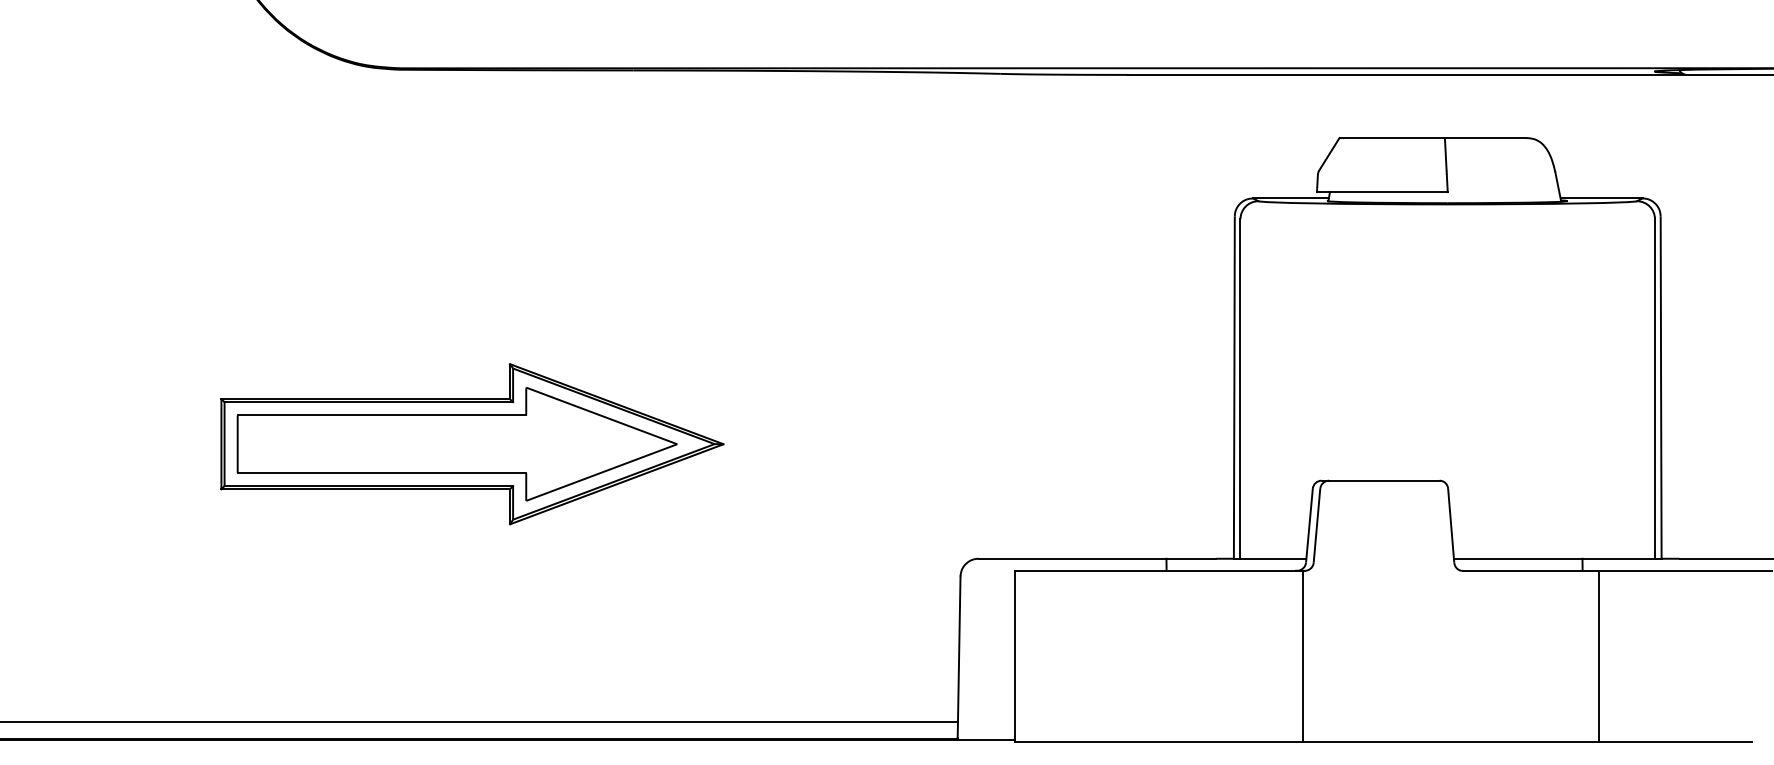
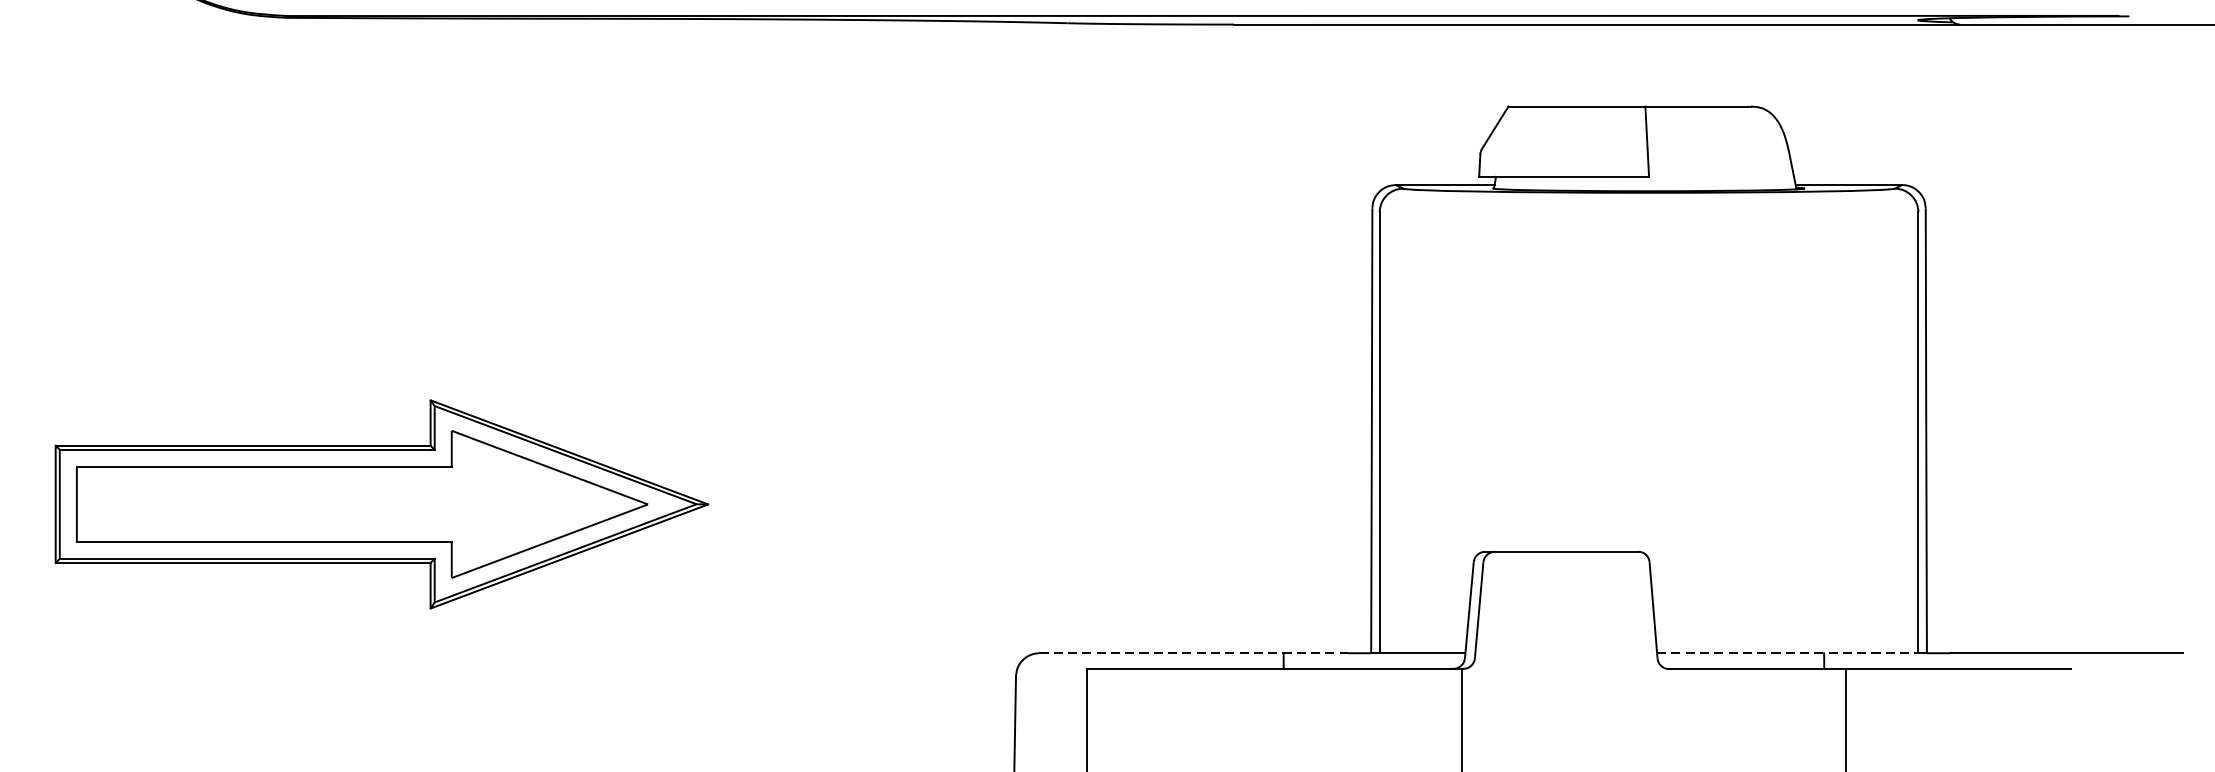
line: (1097, 558) -> (1193, 652), solid -> dashed
line: (1554, 558) -> (1787, 652), solid -> dashed

